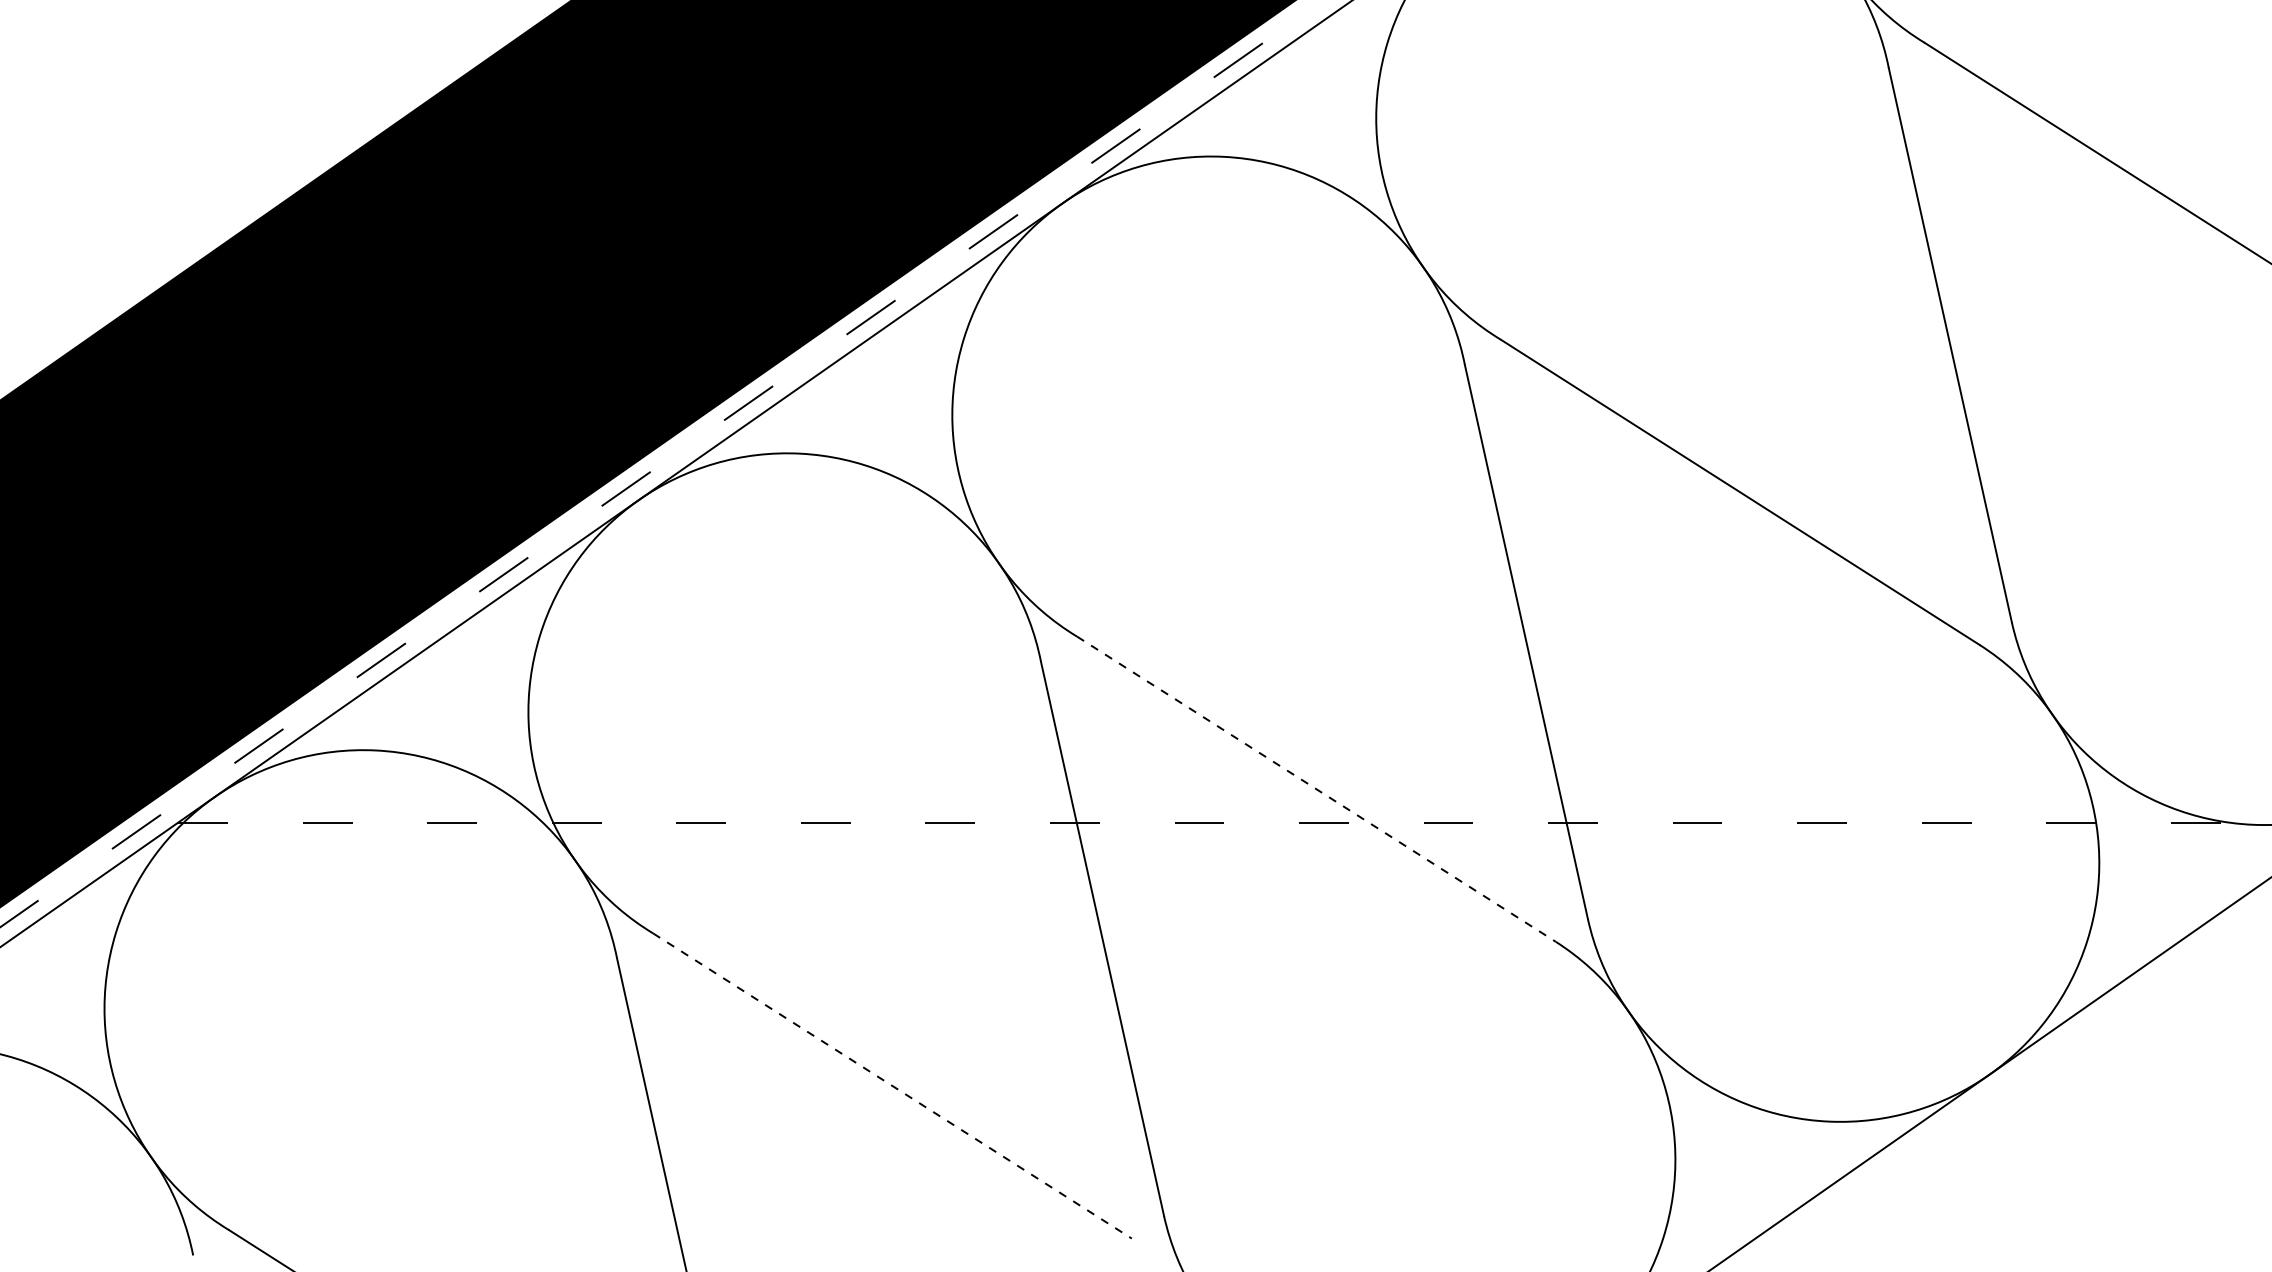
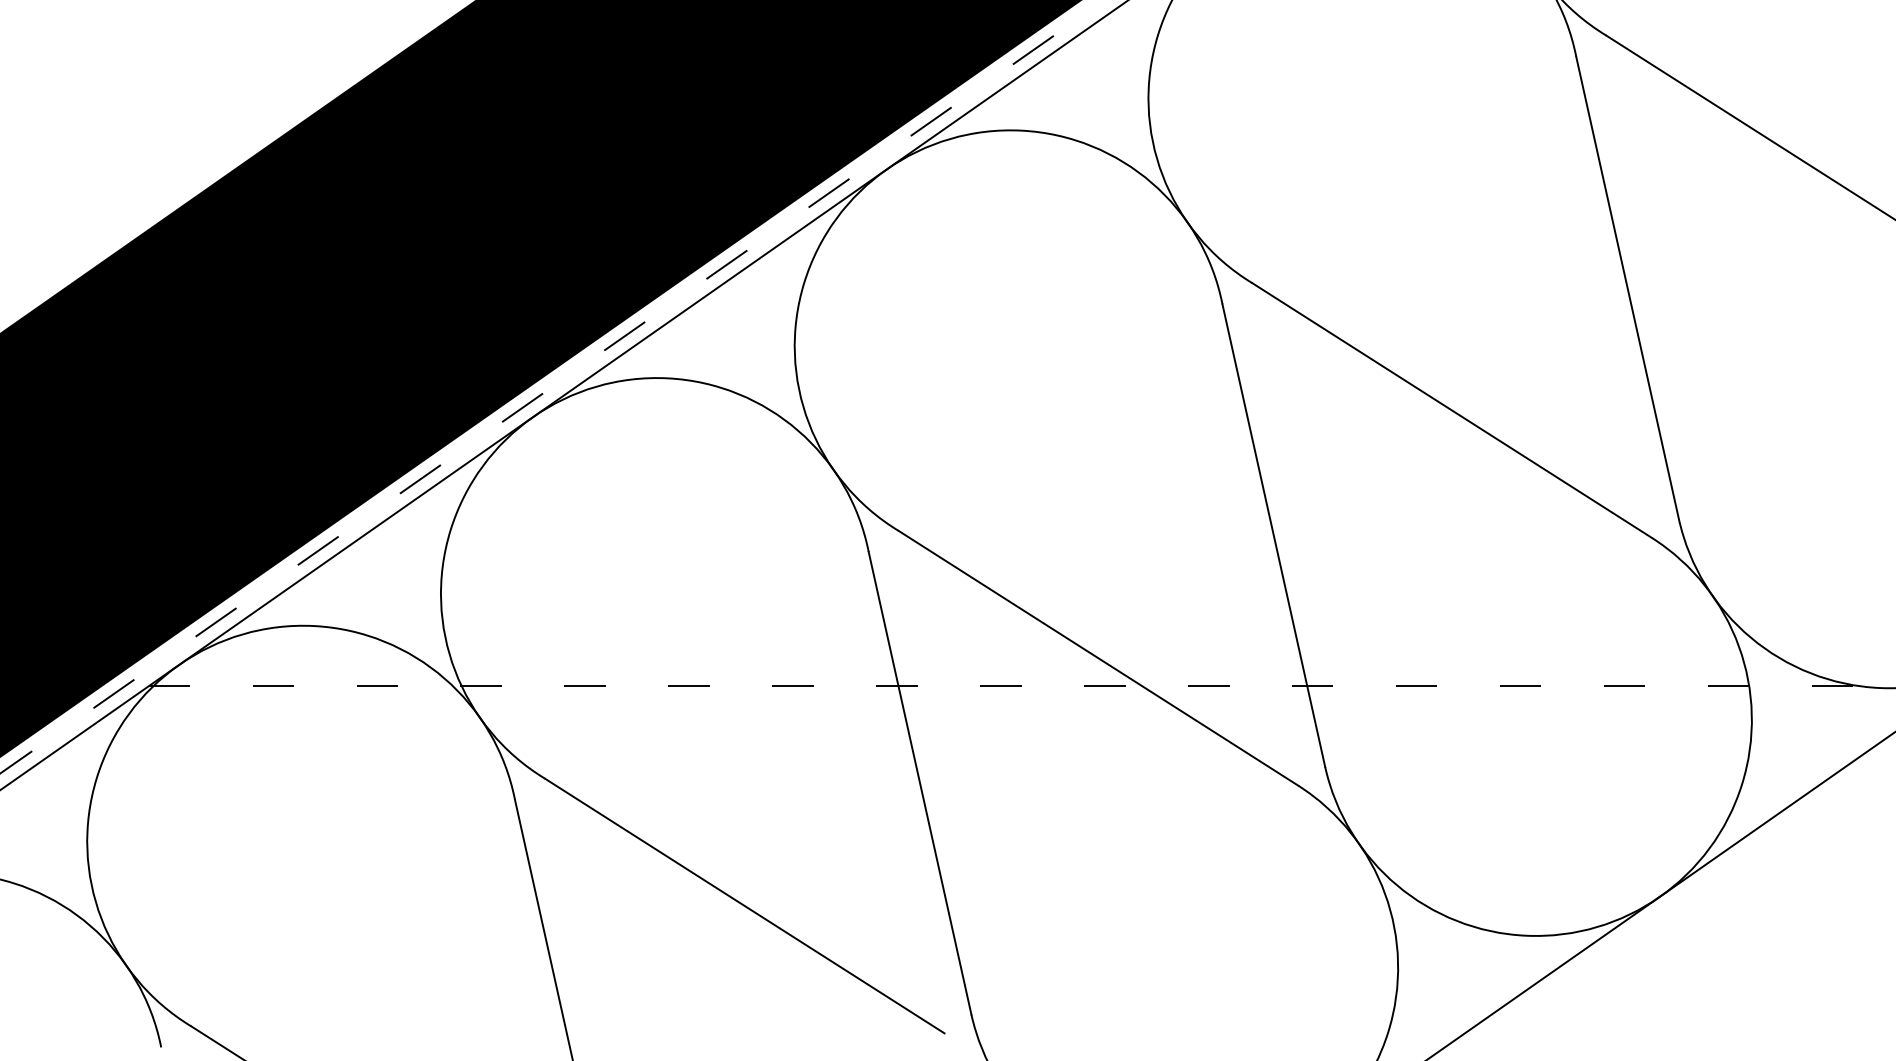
line: (1316, 789) -> (1098, 658), dashed -> solid
line: (892, 1086) -> (744, 906), dashed -> solid

